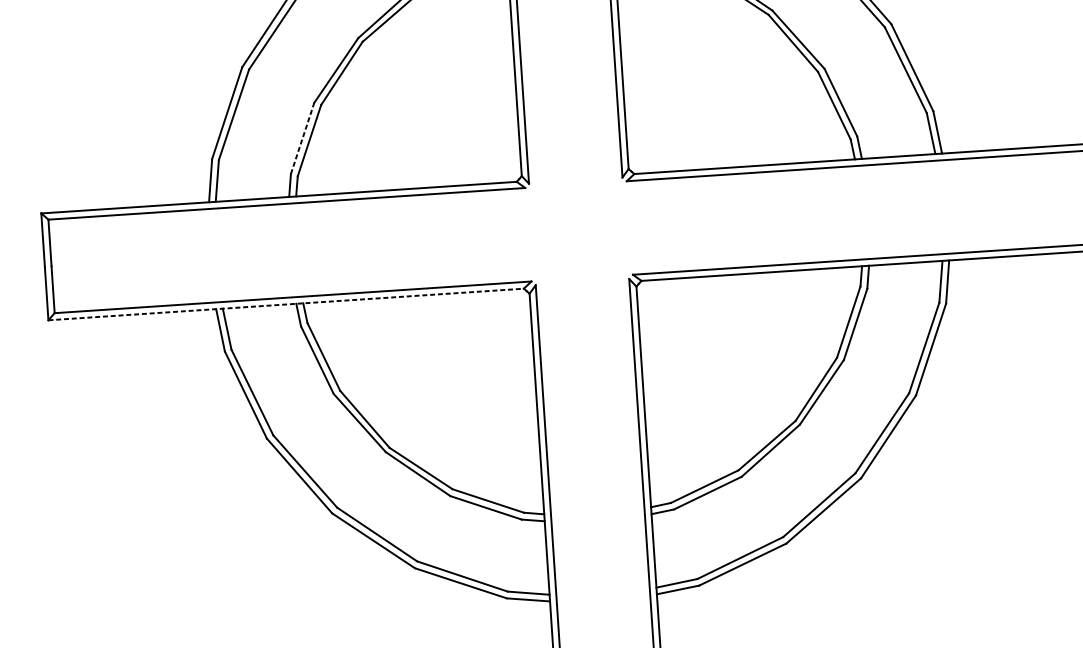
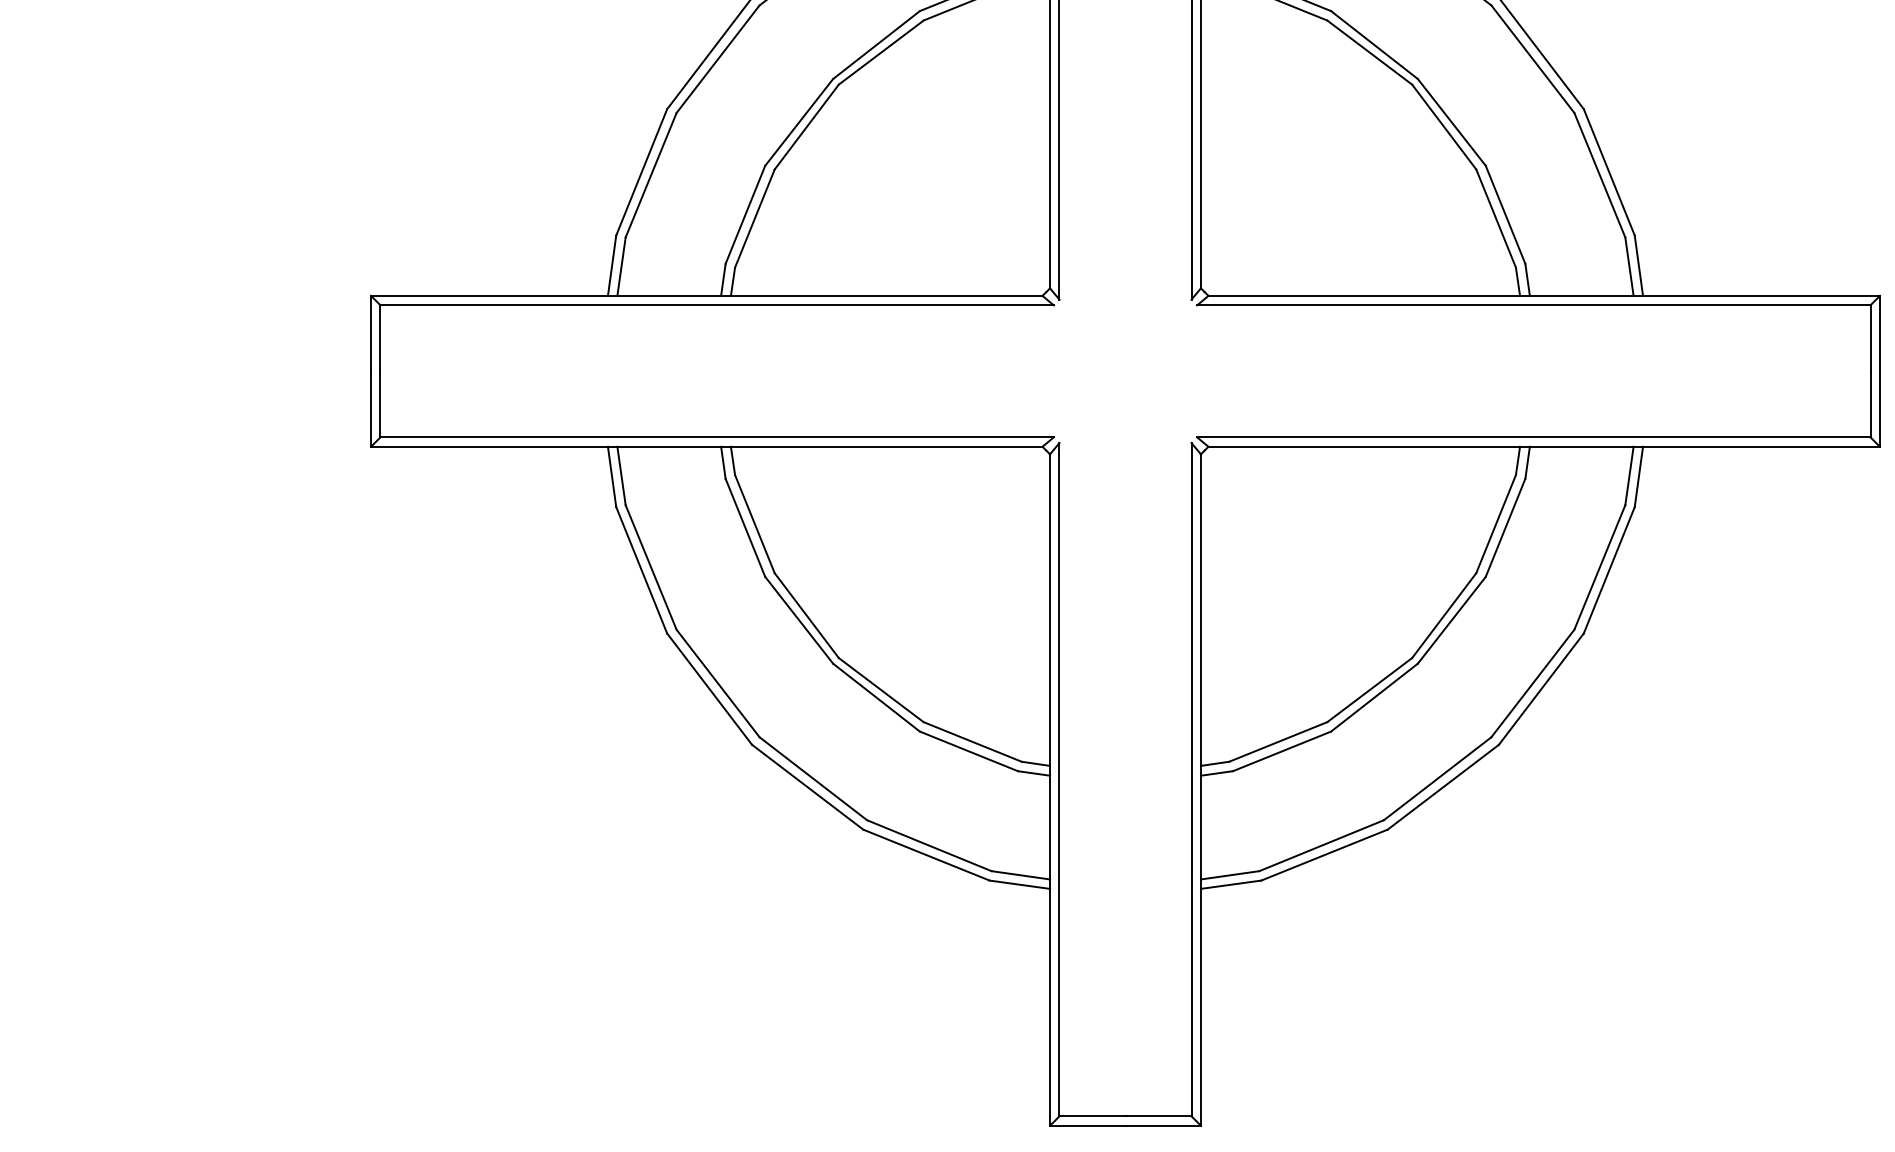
line: (302, 138) -> (745, 214), dashed -> solid
line: (285, 304) -> (706, 446), dashed -> solid

